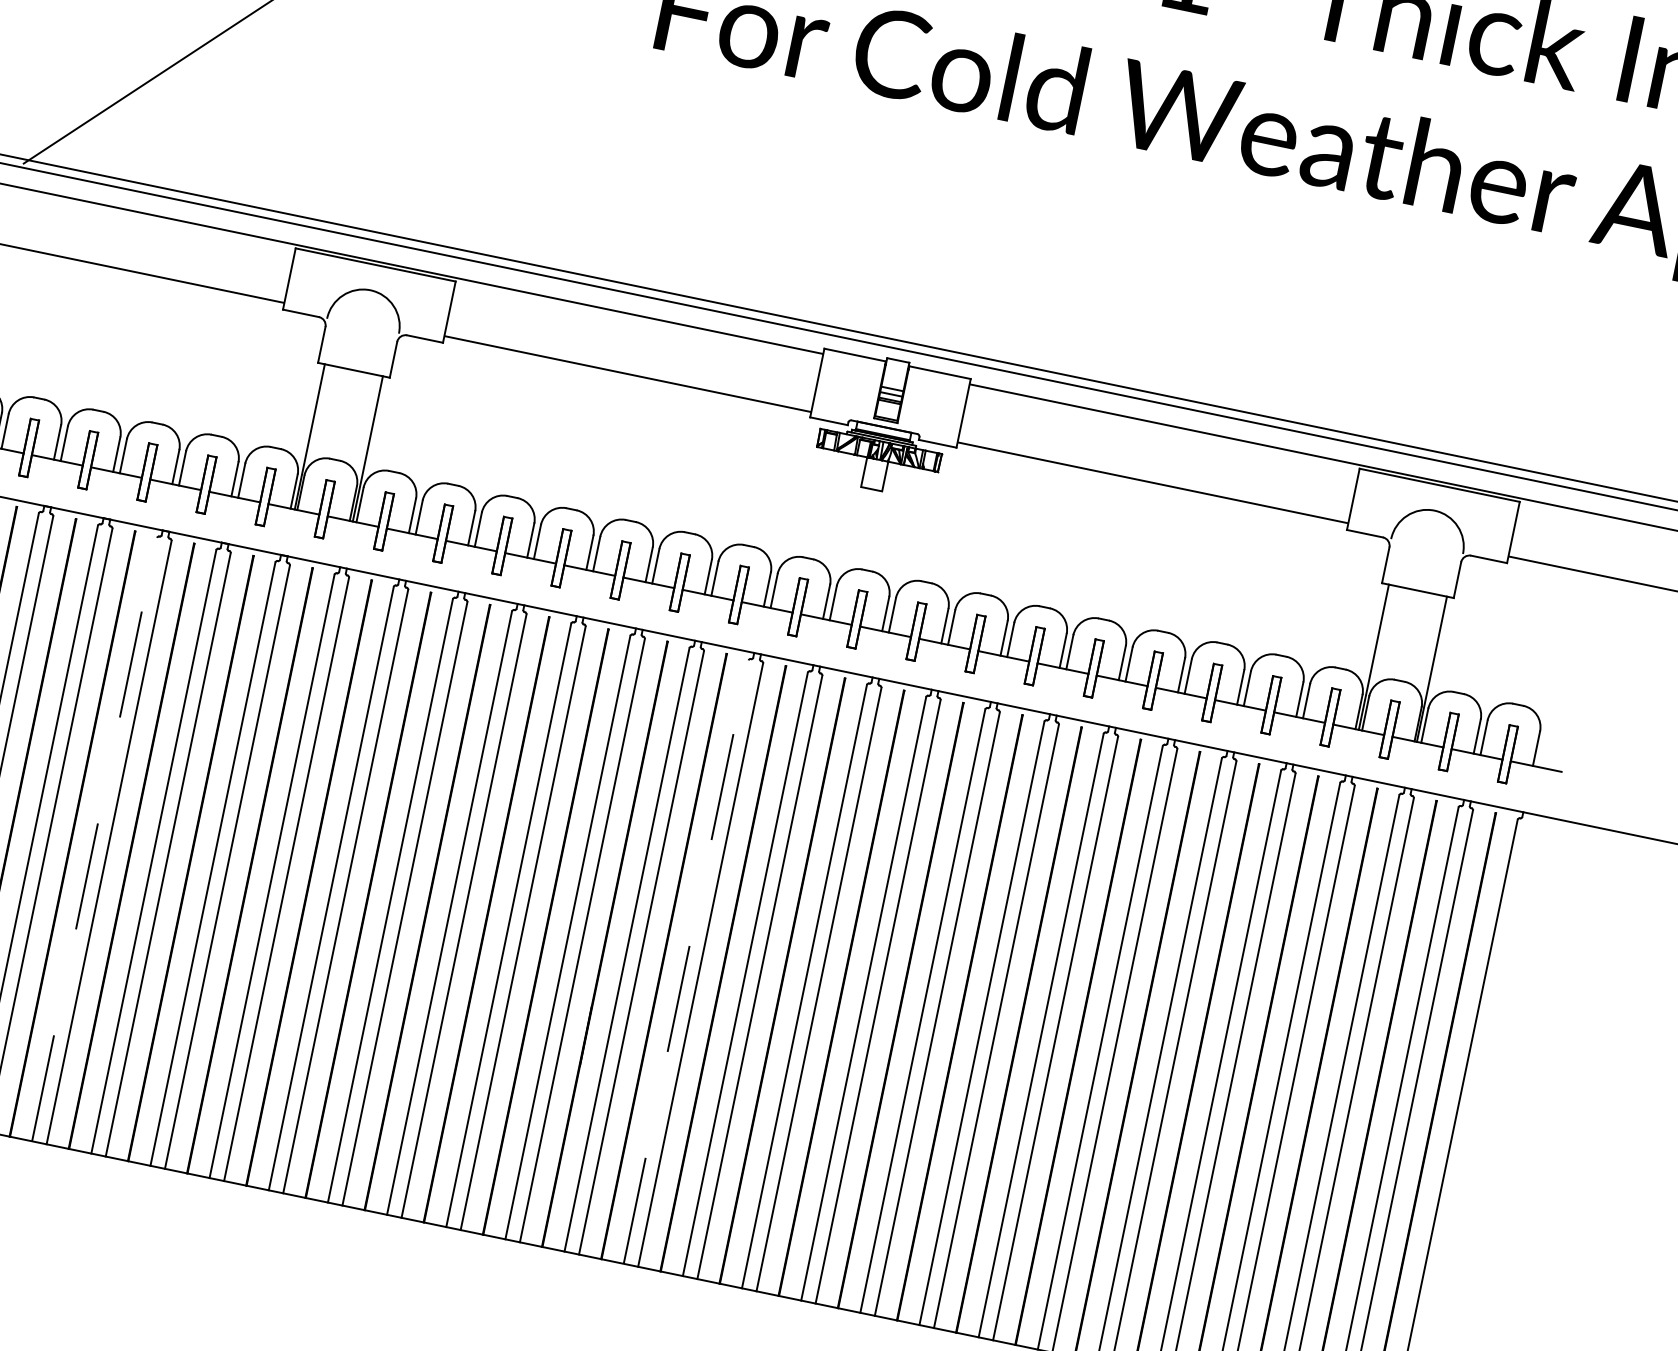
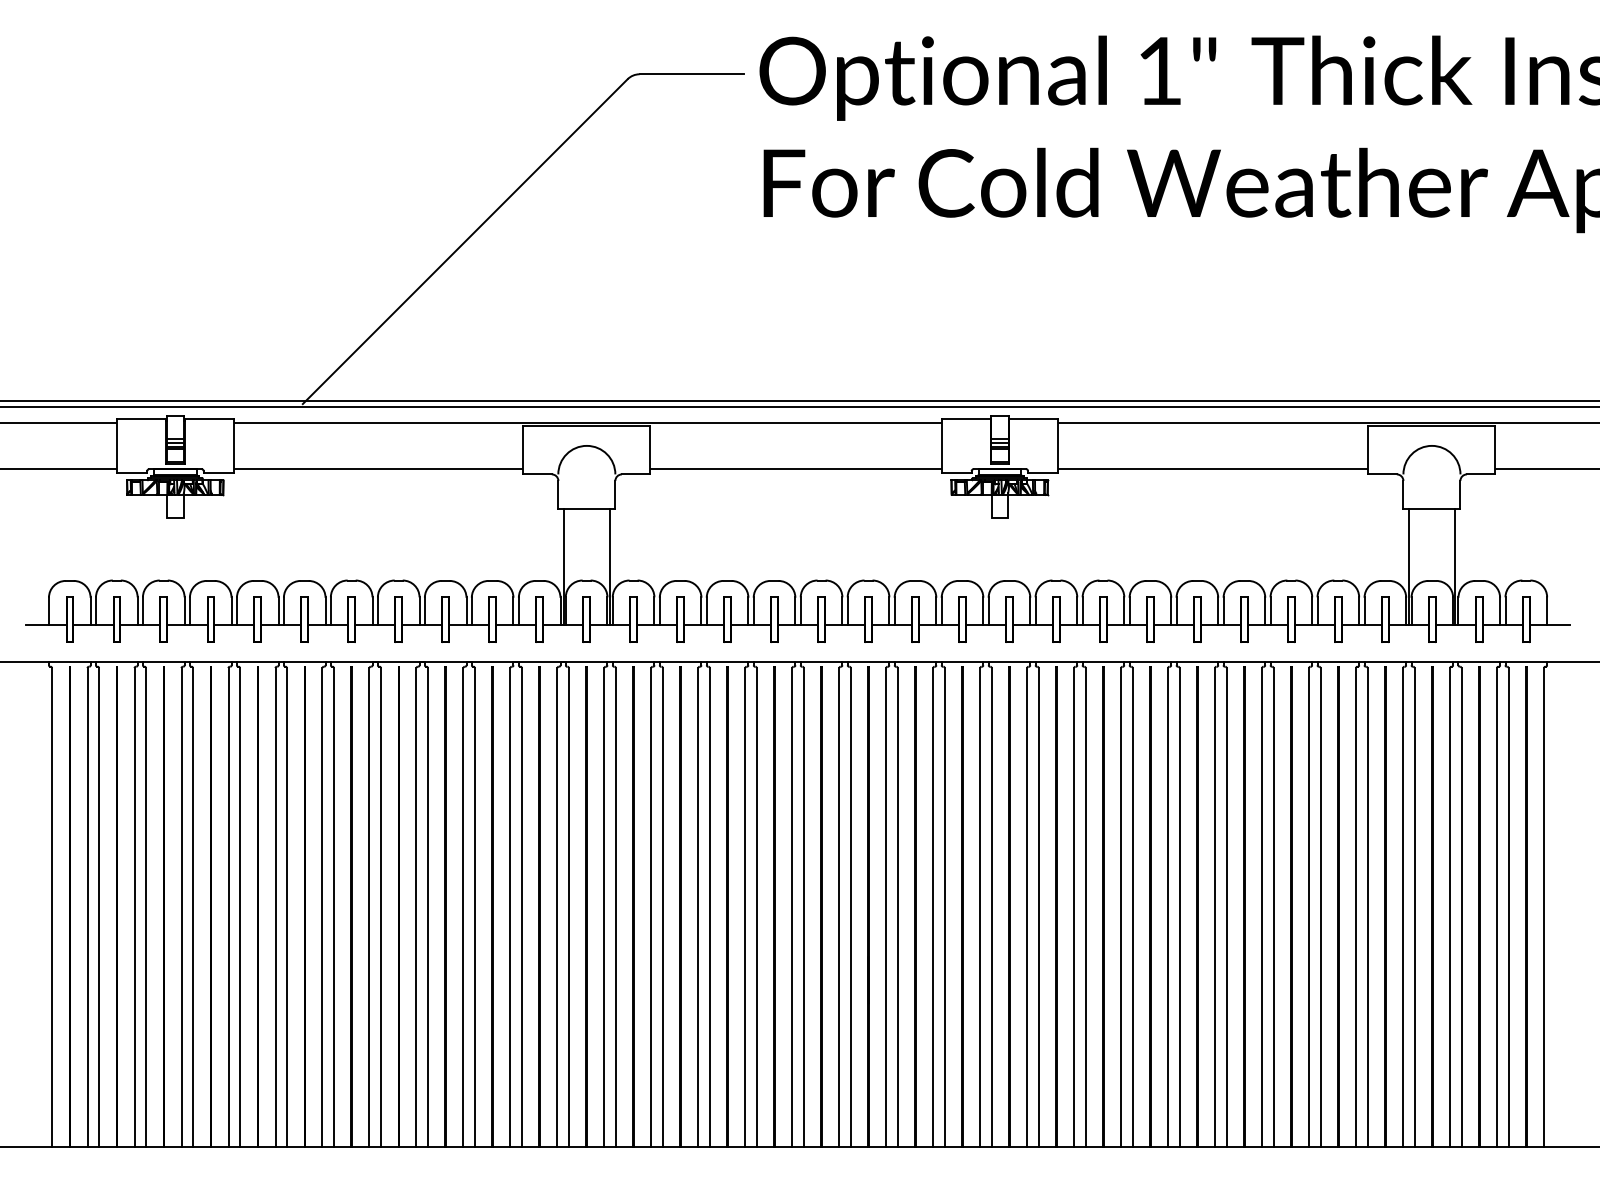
line: (94, 839) -> (463, 907), dashed -> solid
line: (686, 961) -> (933, 907), dashed -> solid

